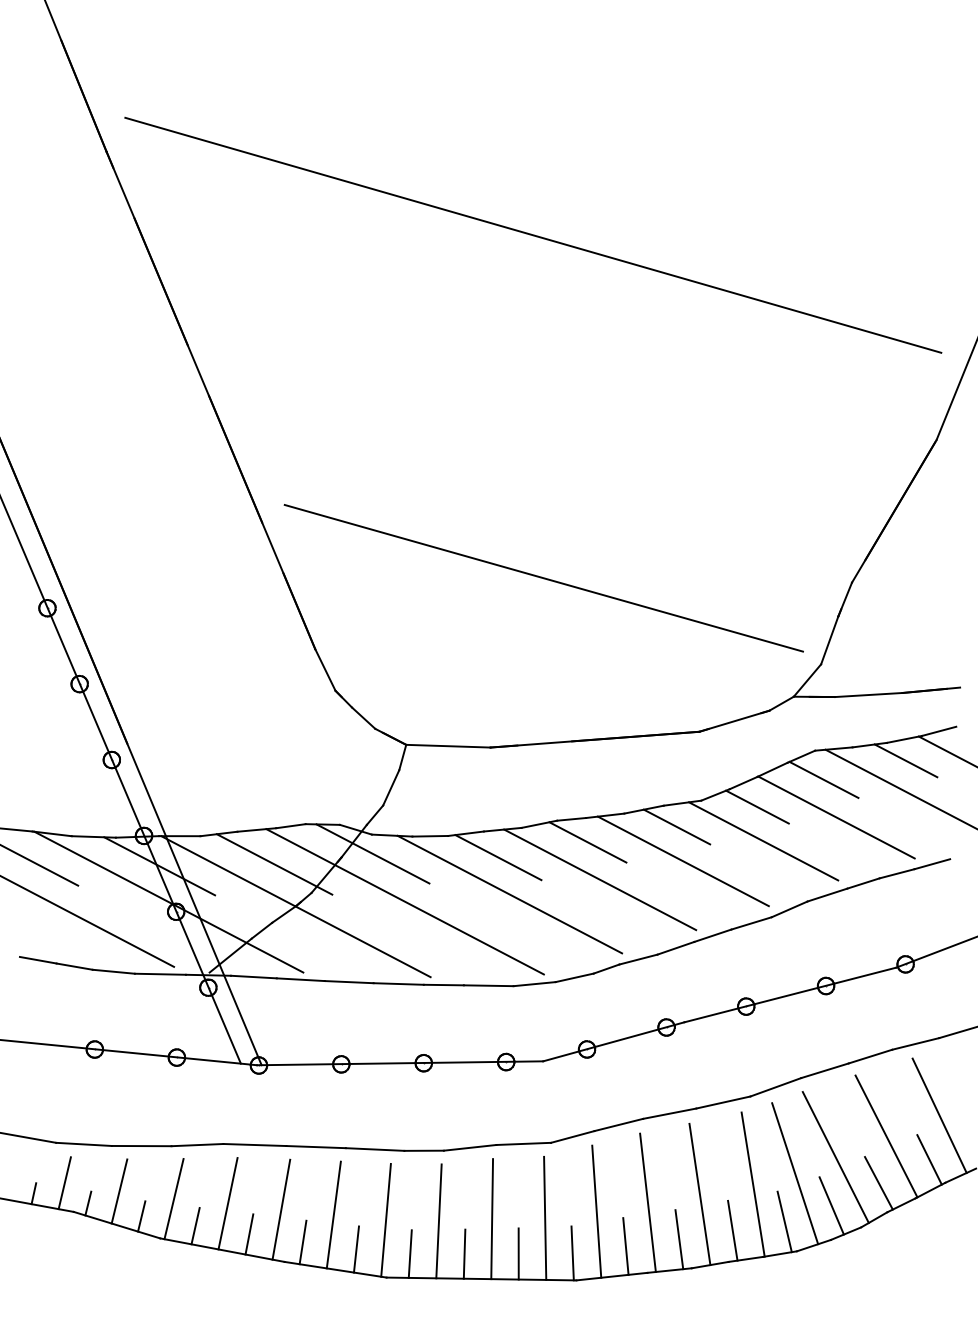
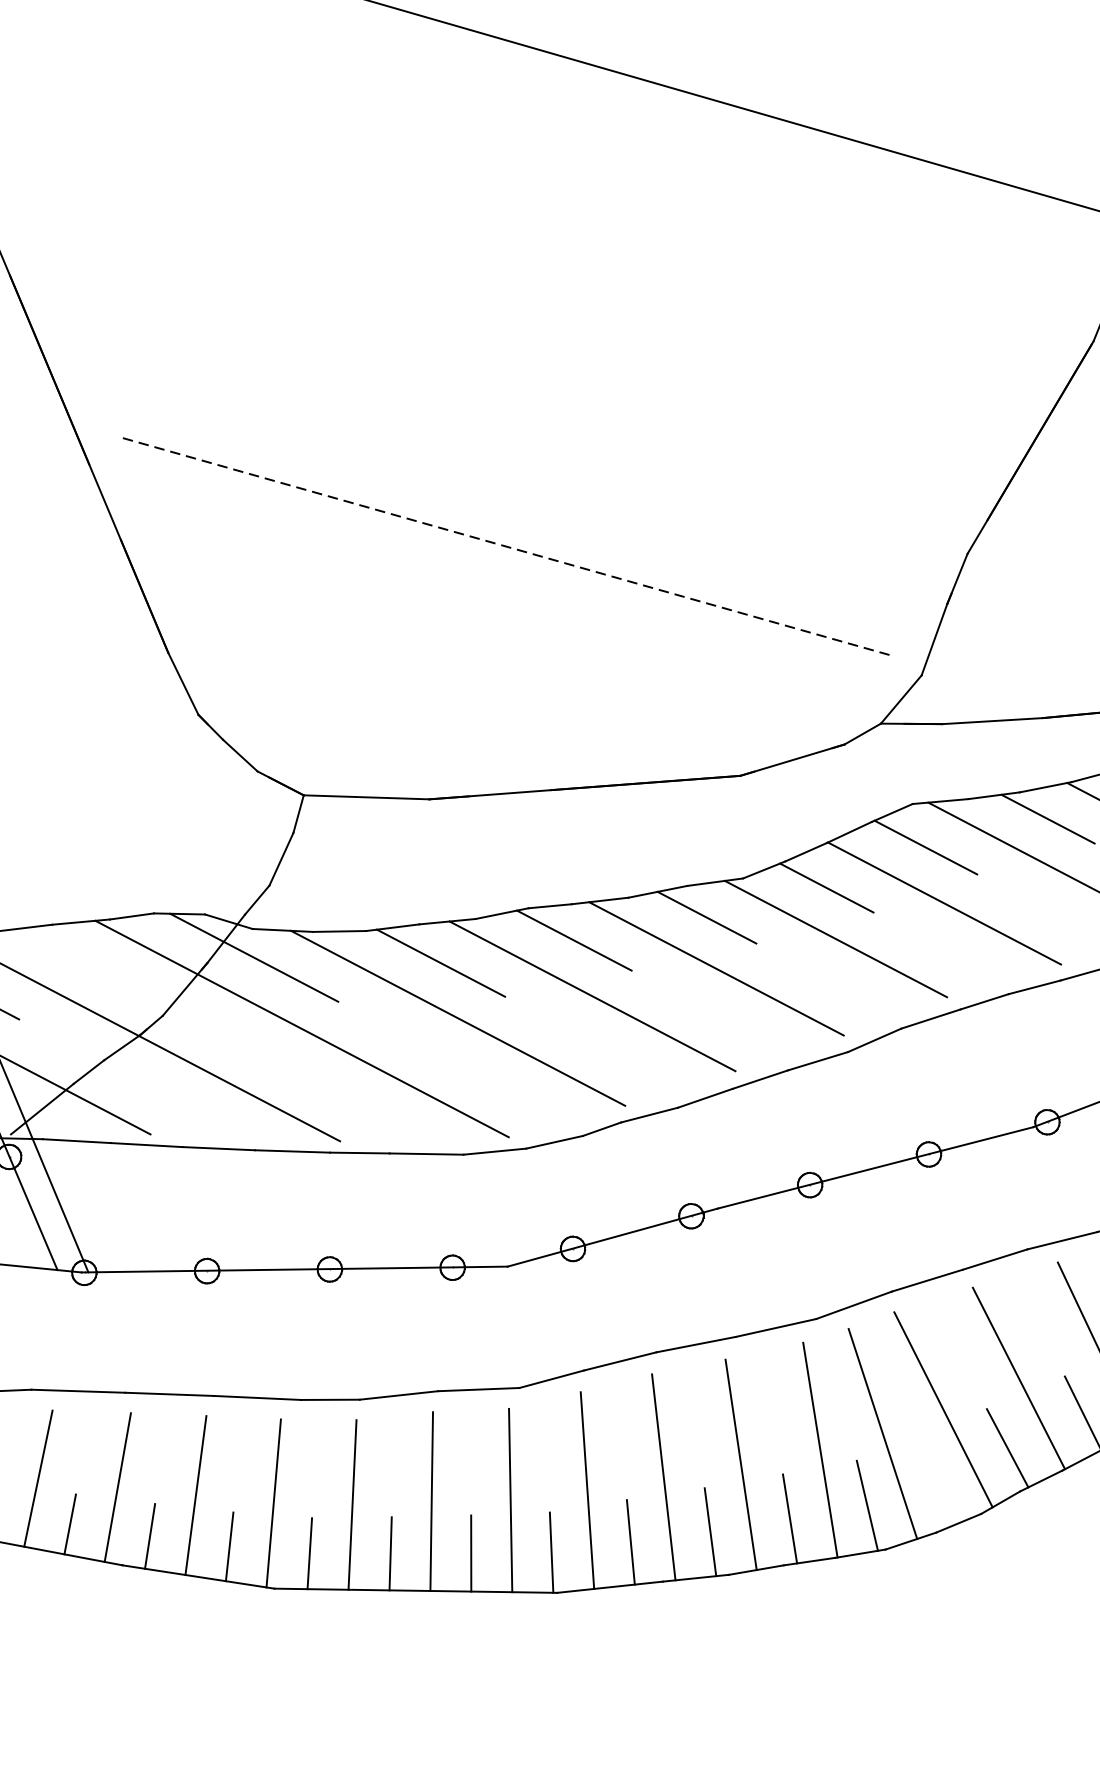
line: (544, 578) -> (509, 547), solid -> dashed
line: (274, 864) -> (107, 973), removed
line: (831, 1205) -> (937, 1481), removed

